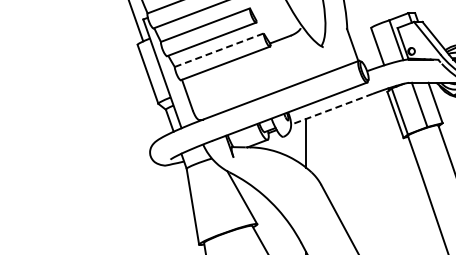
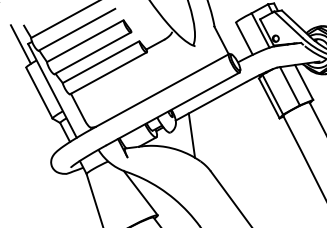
line: (219, 50) -> (101, 62), dashed -> solid
line: (332, 109) -> (211, 101), dashed -> solid

